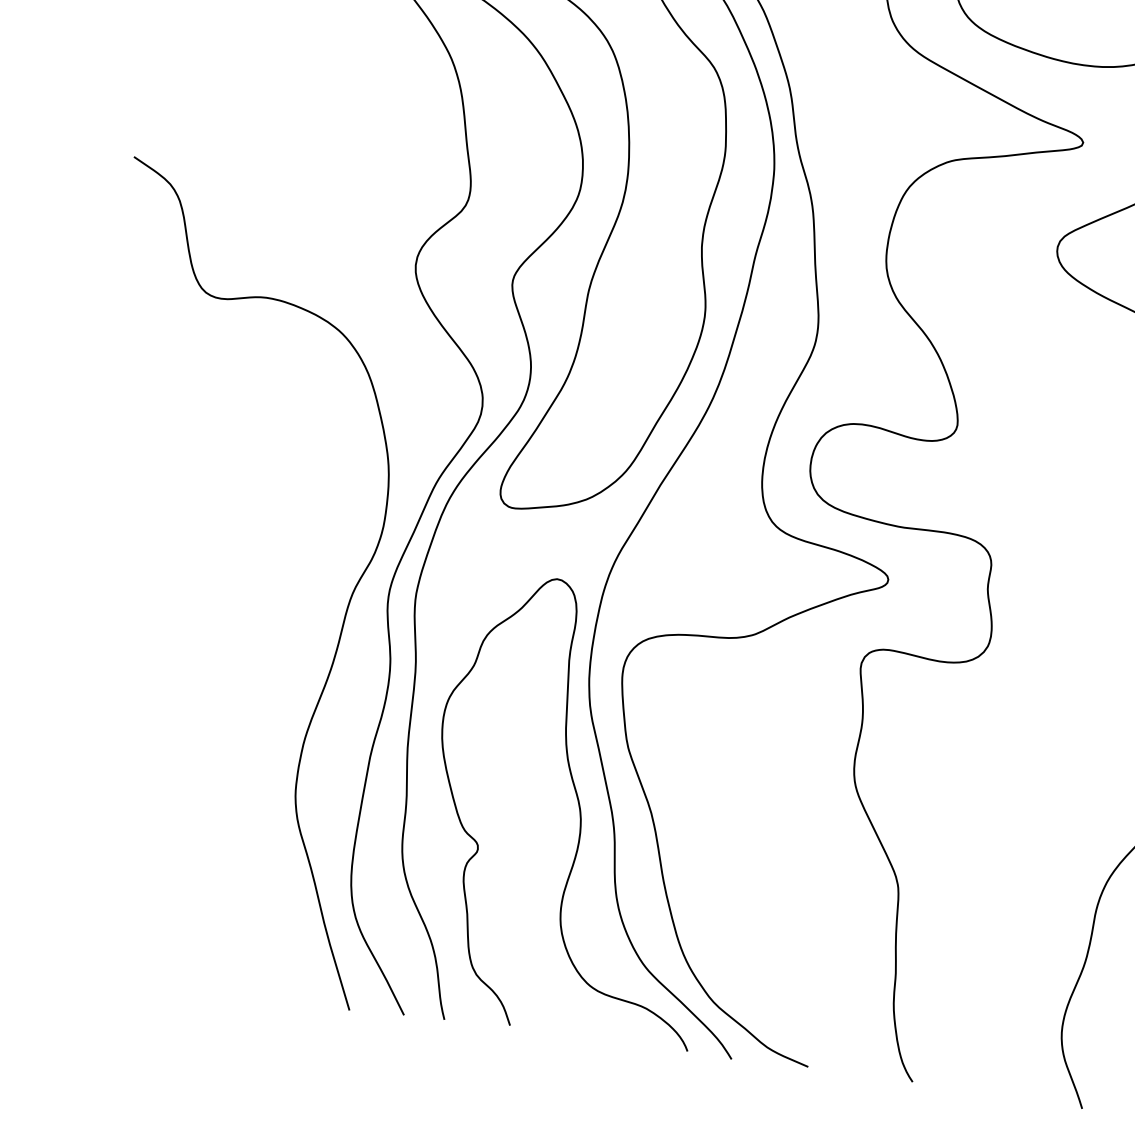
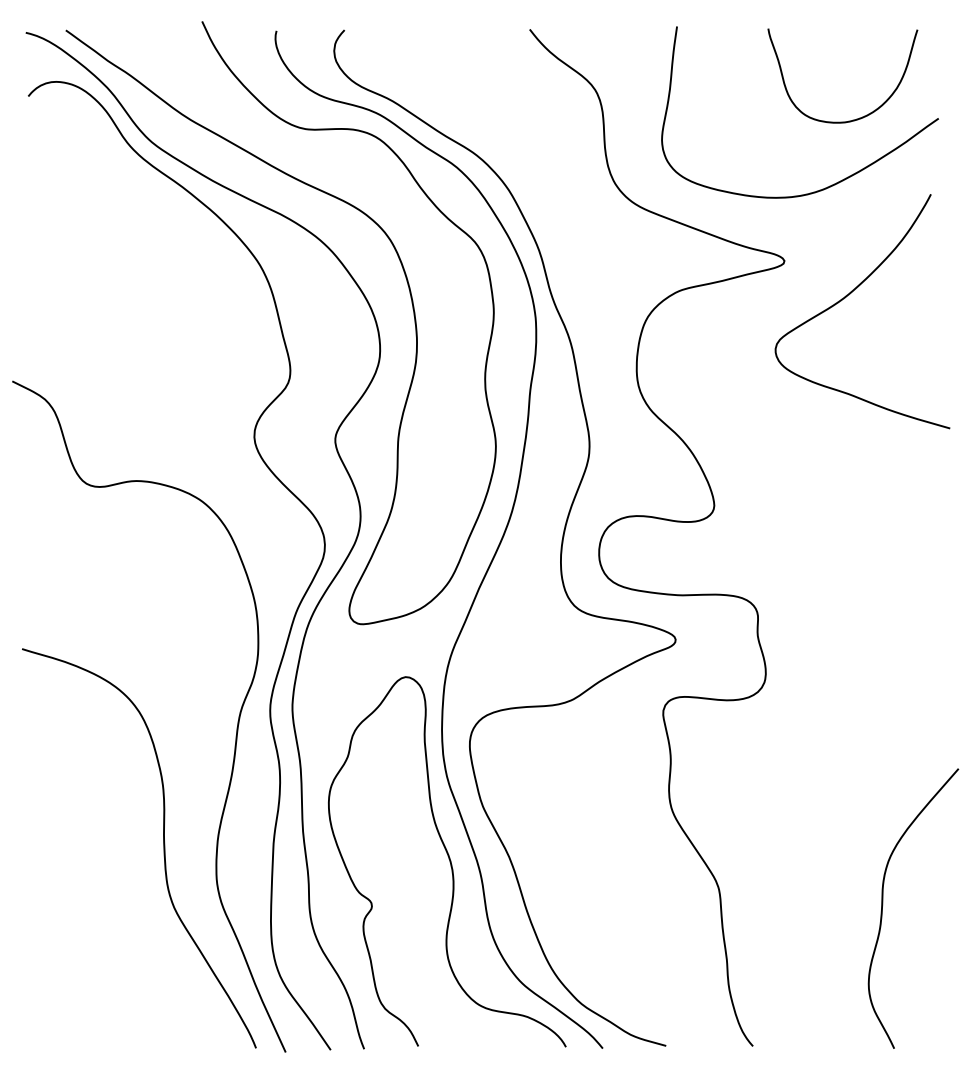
curve: (236, 744) -> (163, 848), added

